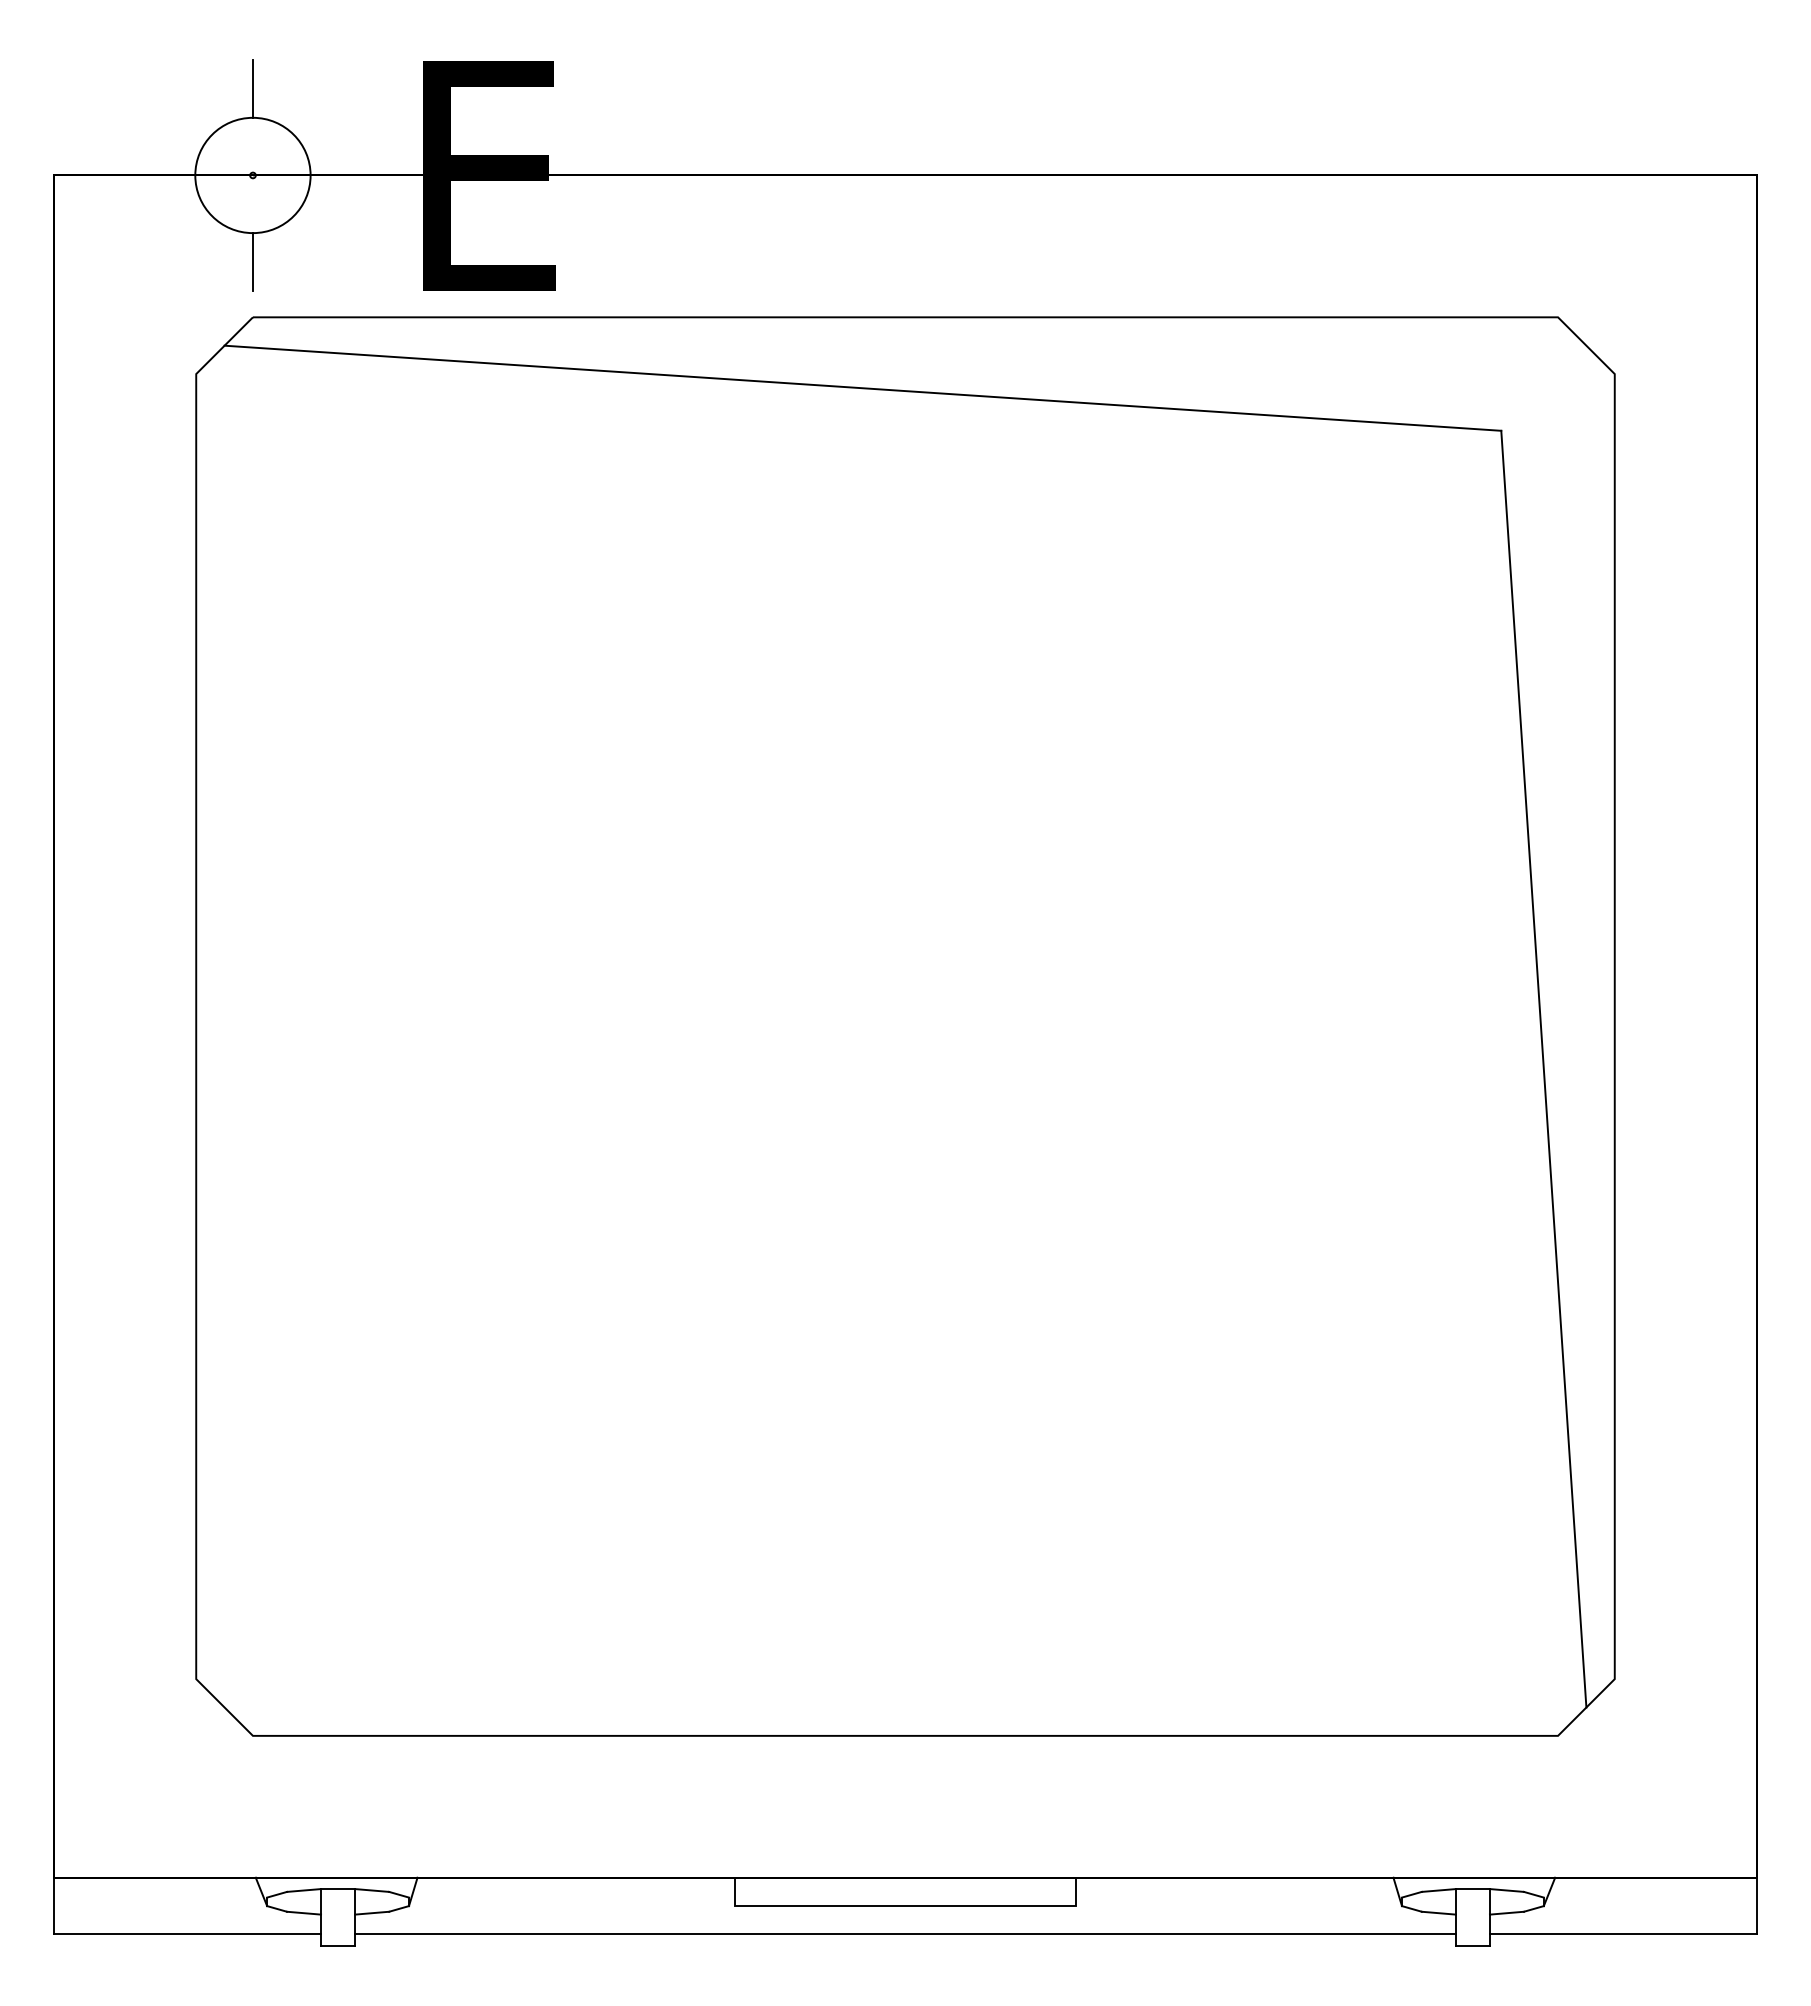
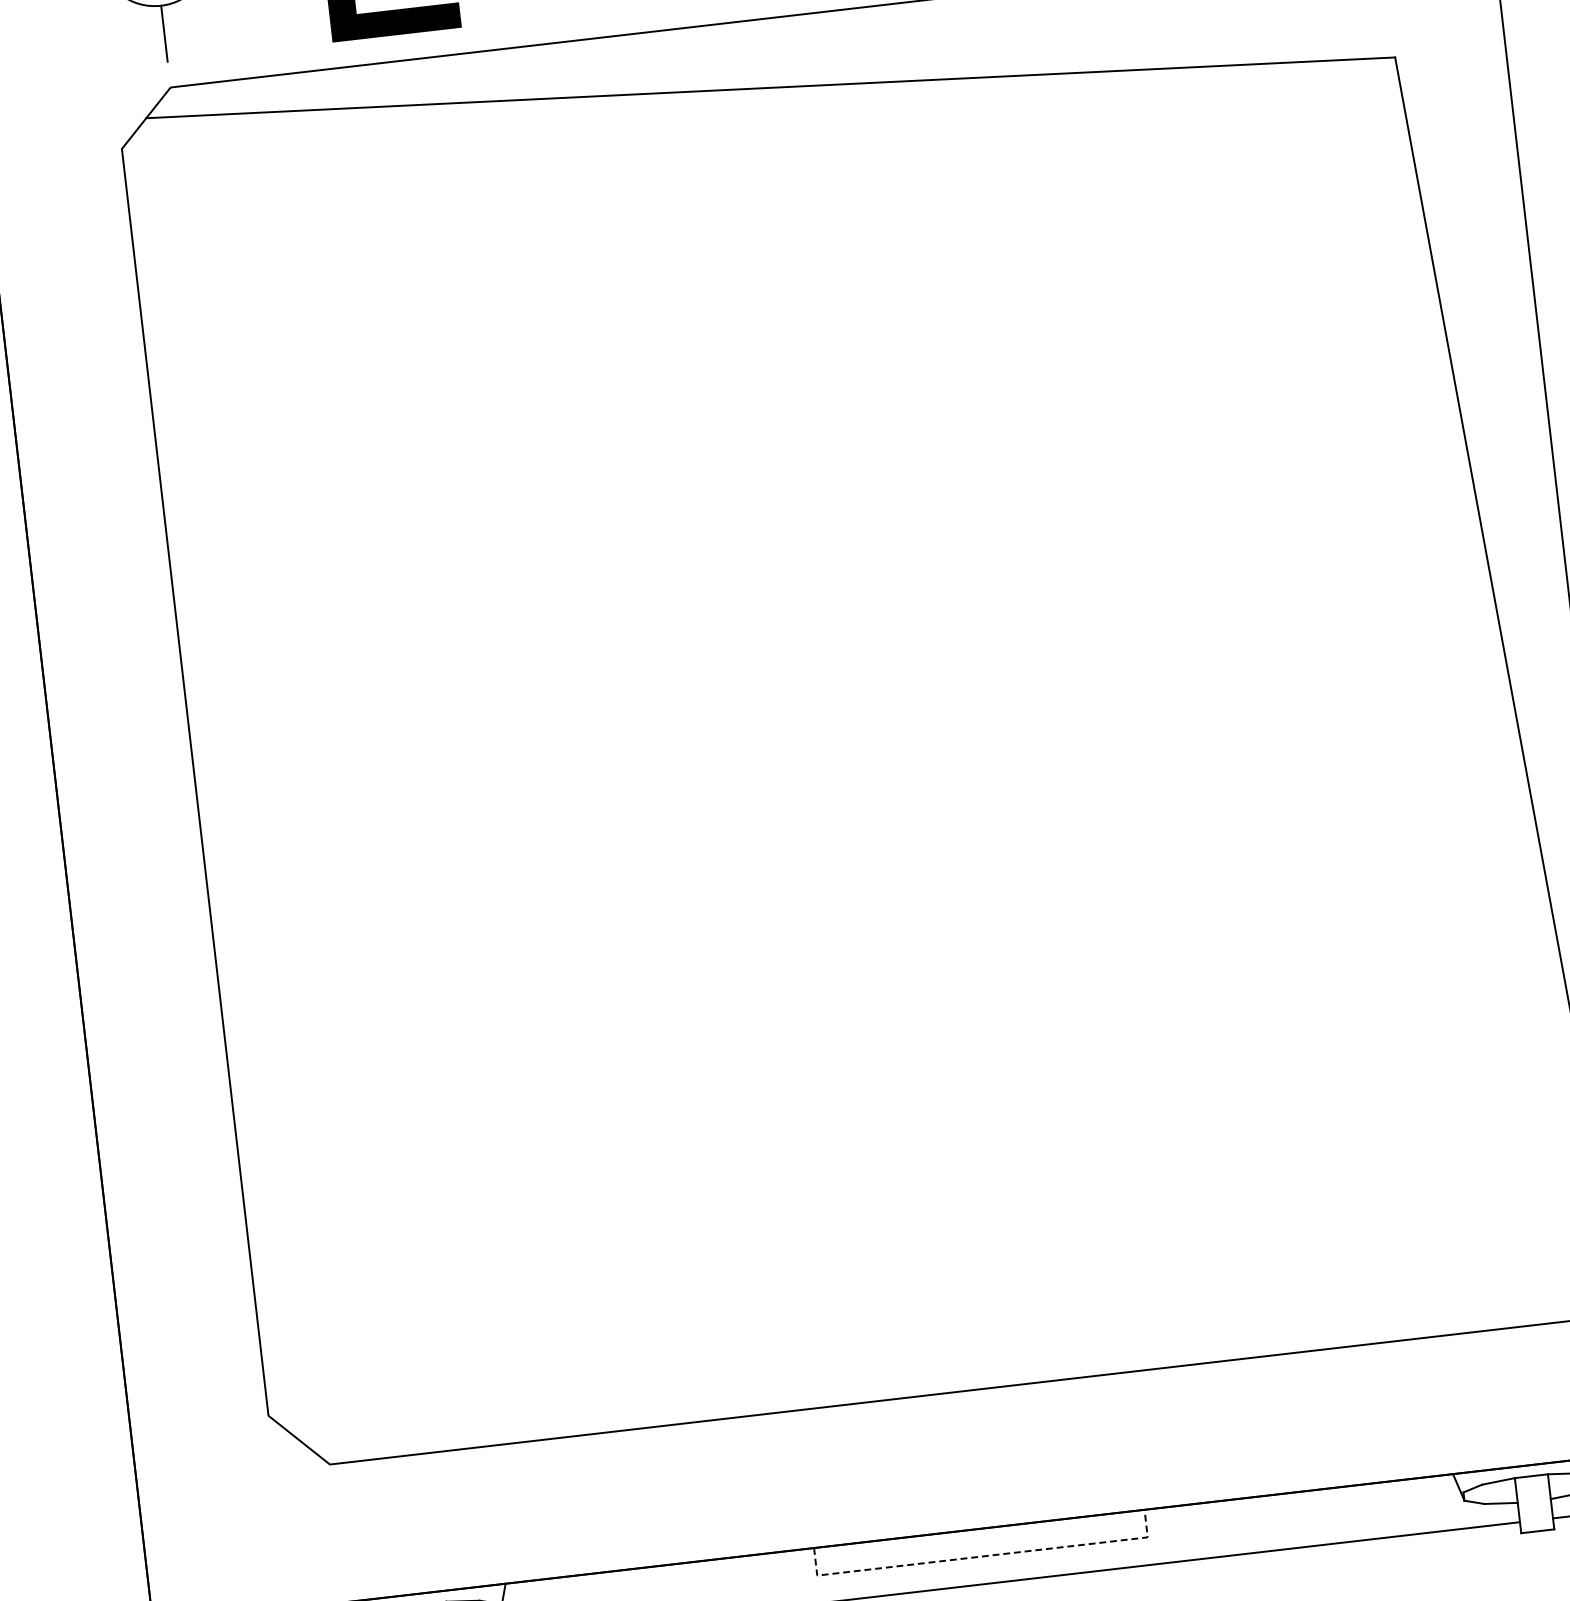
line: (905, 1906) -> (982, 1556), solid -> dashed

